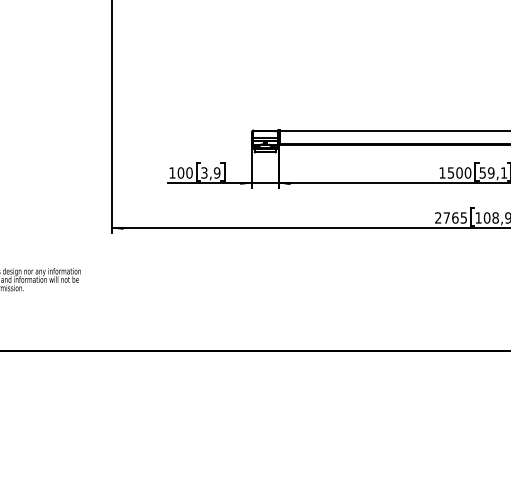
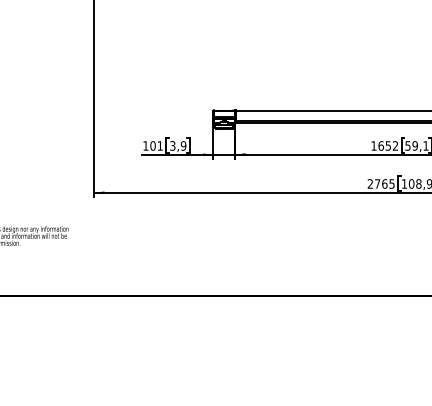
text: (189, 172) -> (160, 145), 100 -> 101
text: (459, 172) -> (388, 145), 1500 -> 1652

